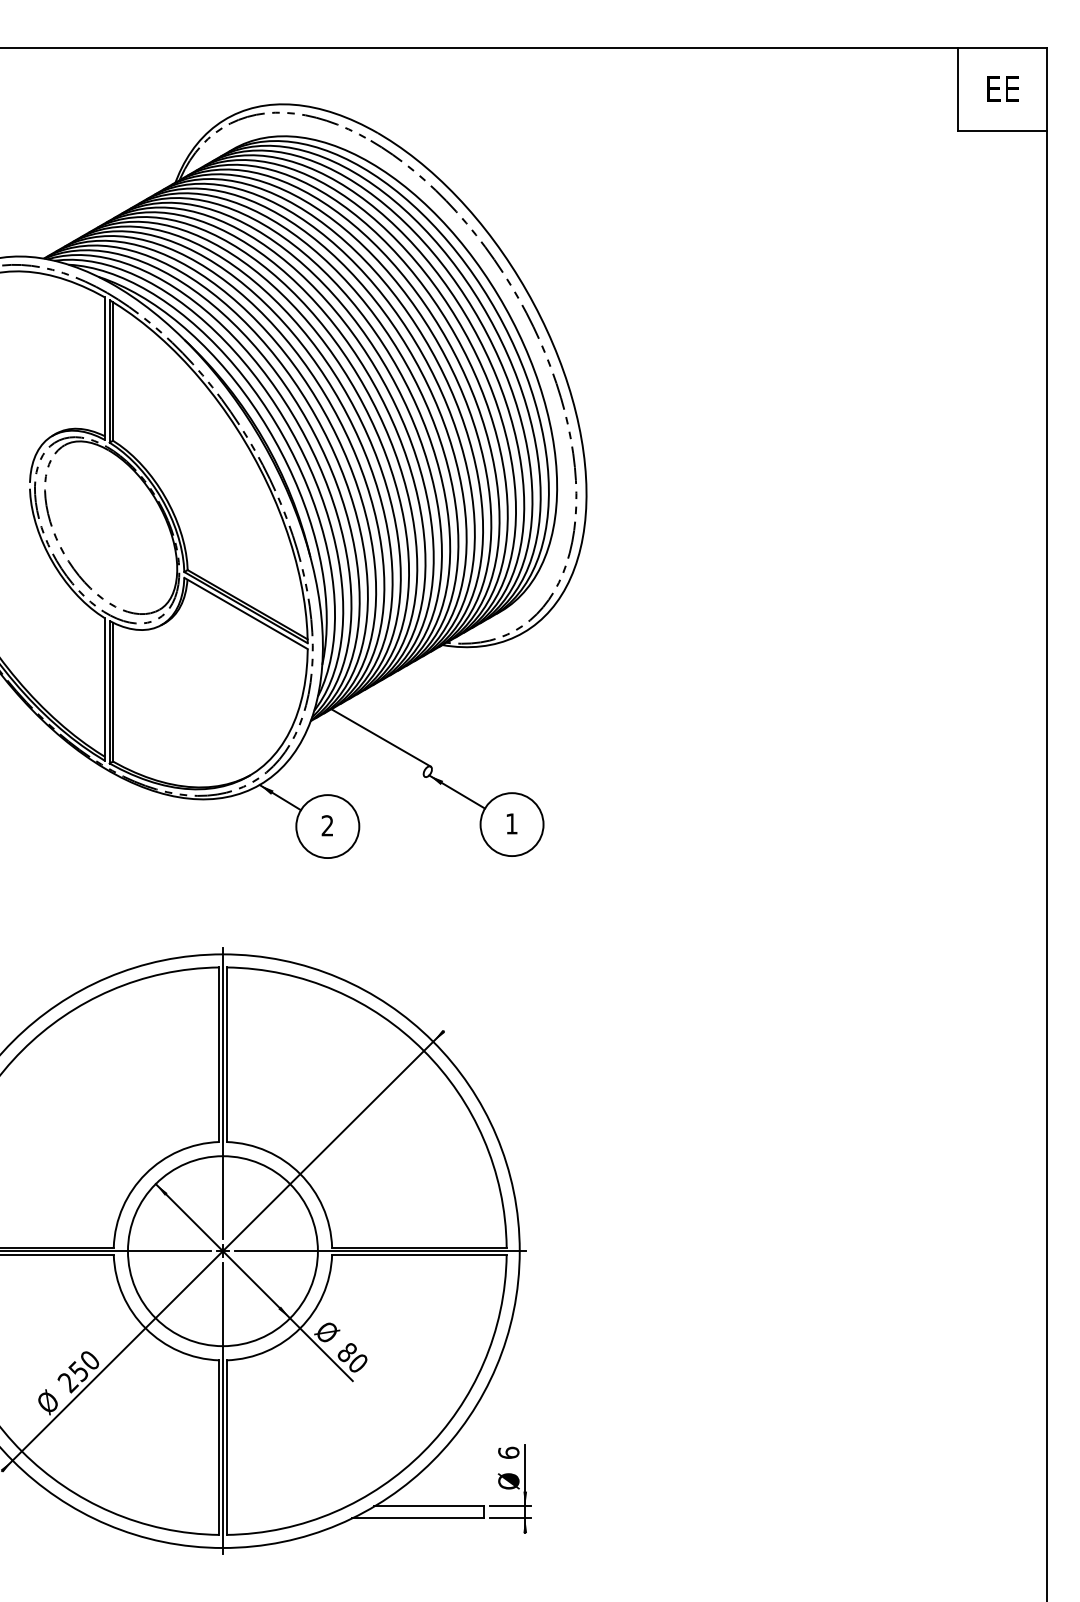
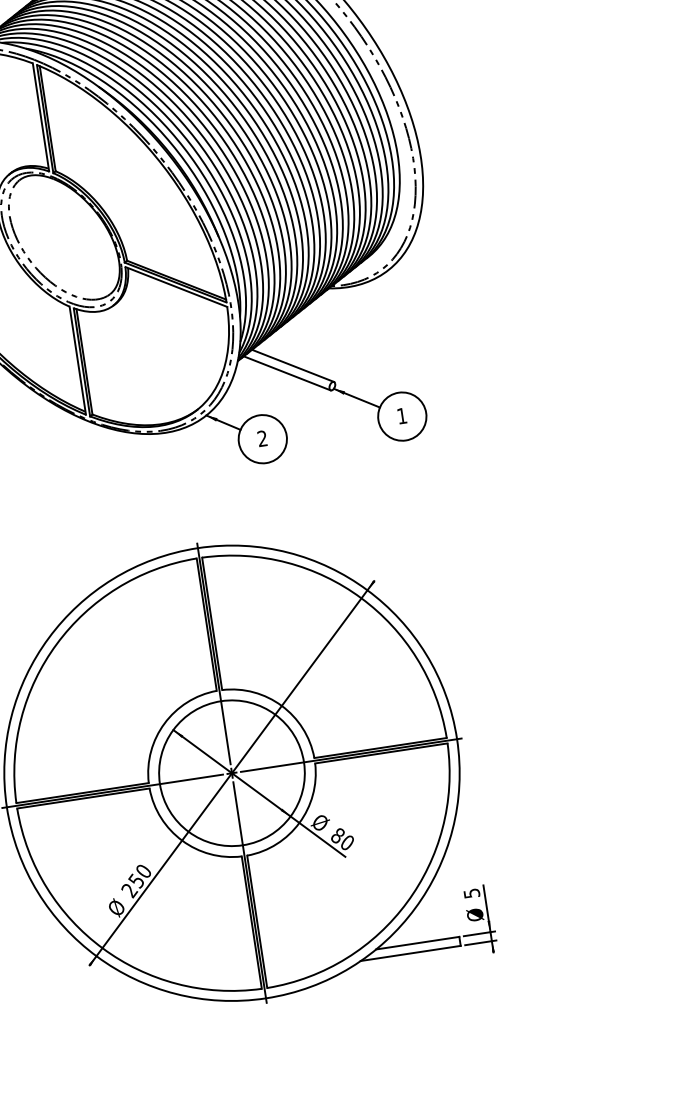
line: (371, 746) -> (286, 373), added
text: (508, 1452) -> (471, 893), 6 -> 5

